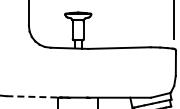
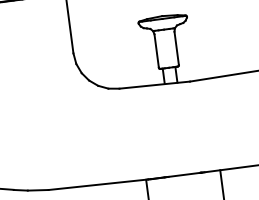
line: (32, 96) -> (97, 184), dashed -> solid

